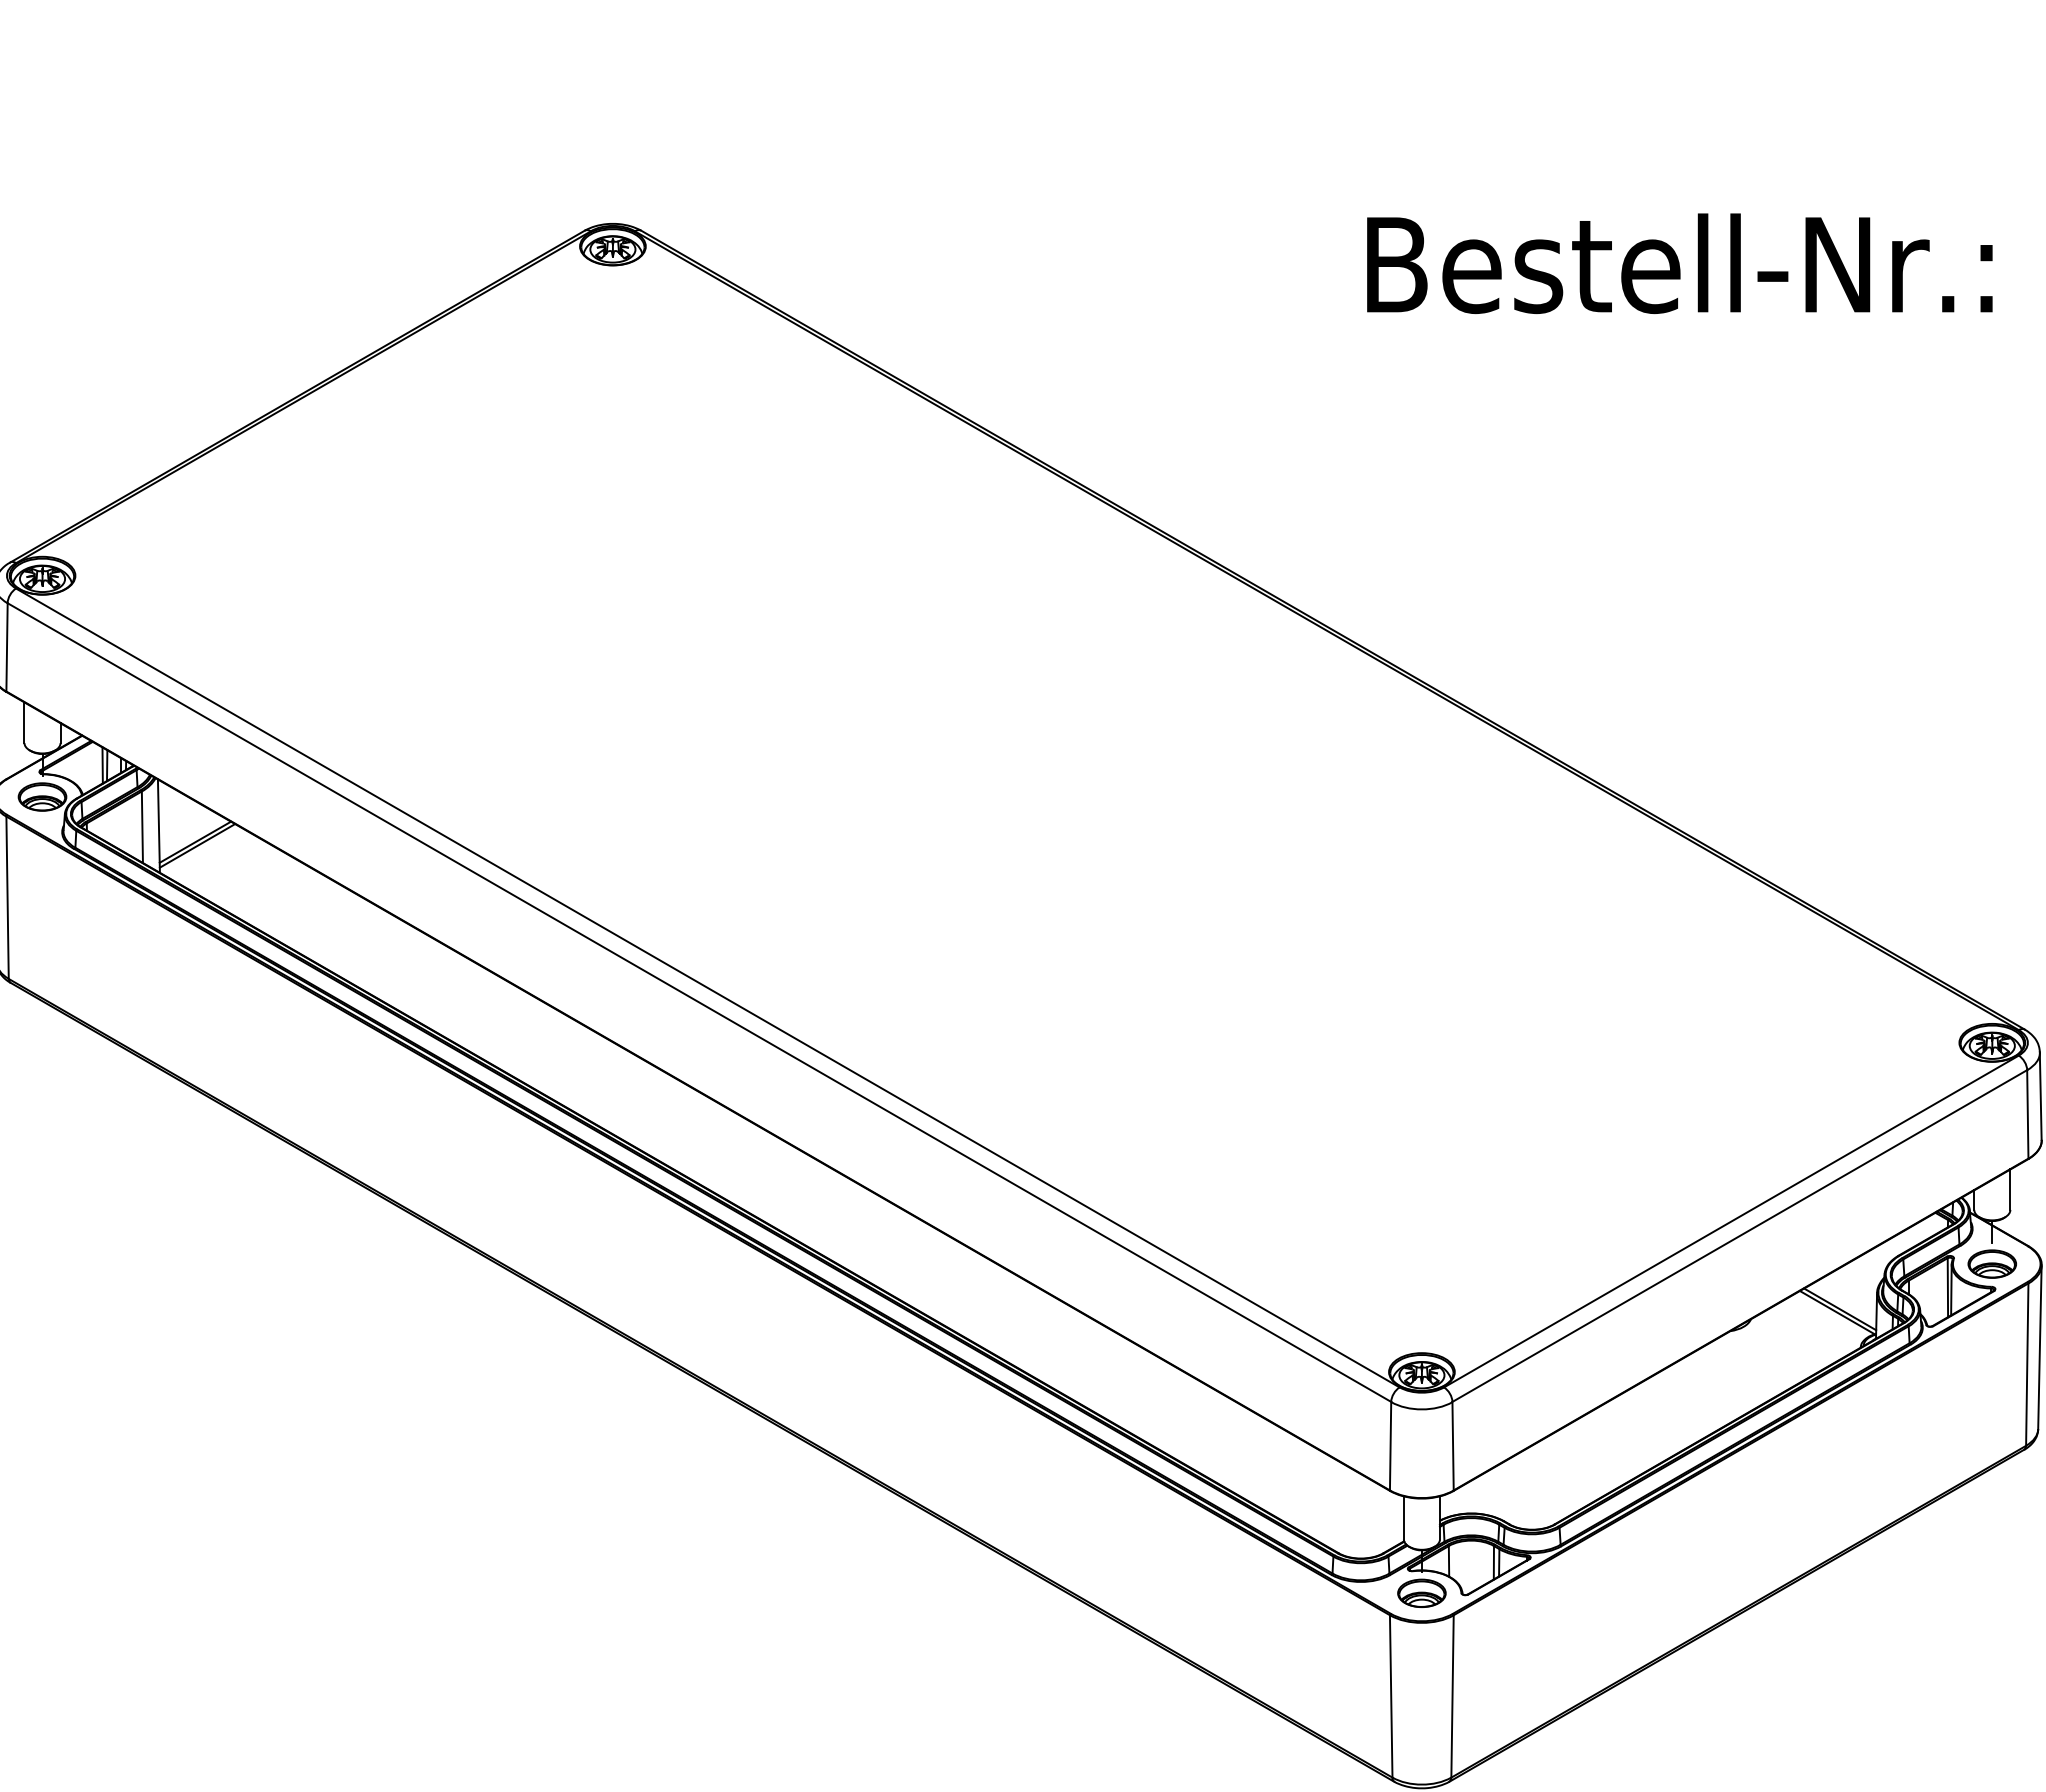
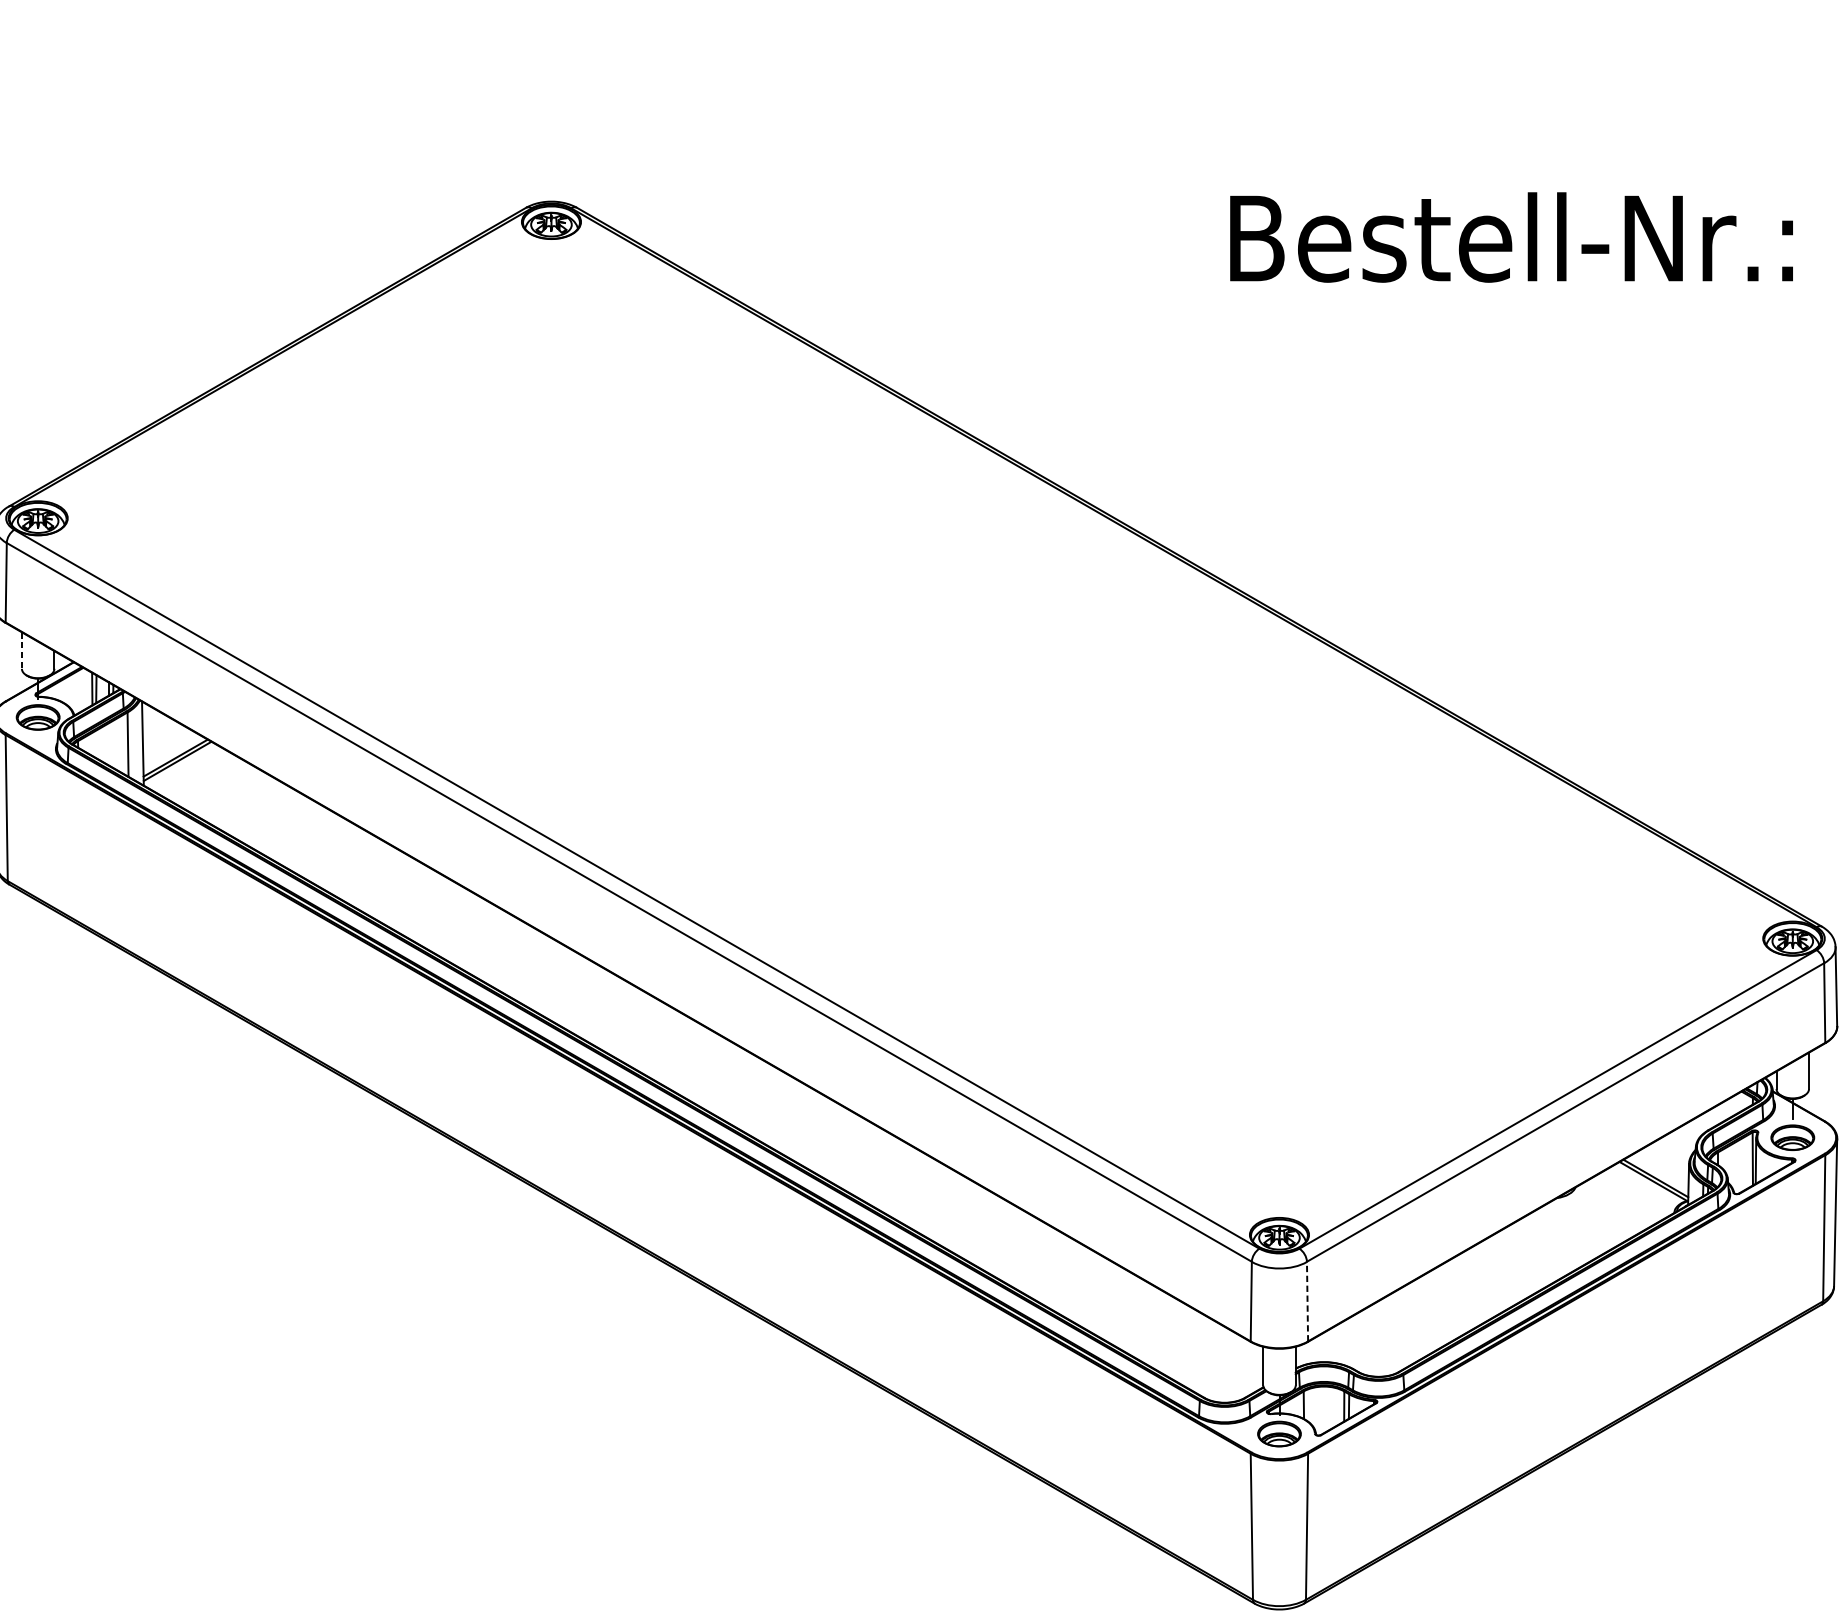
line: (24, 723) -> (21, 651), solid -> dashed
line: (1453, 1445) -> (1307, 1300), solid -> dashed

